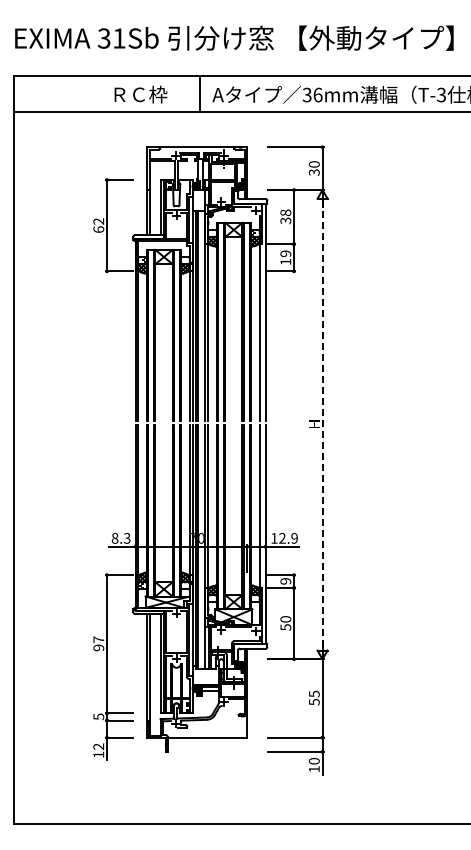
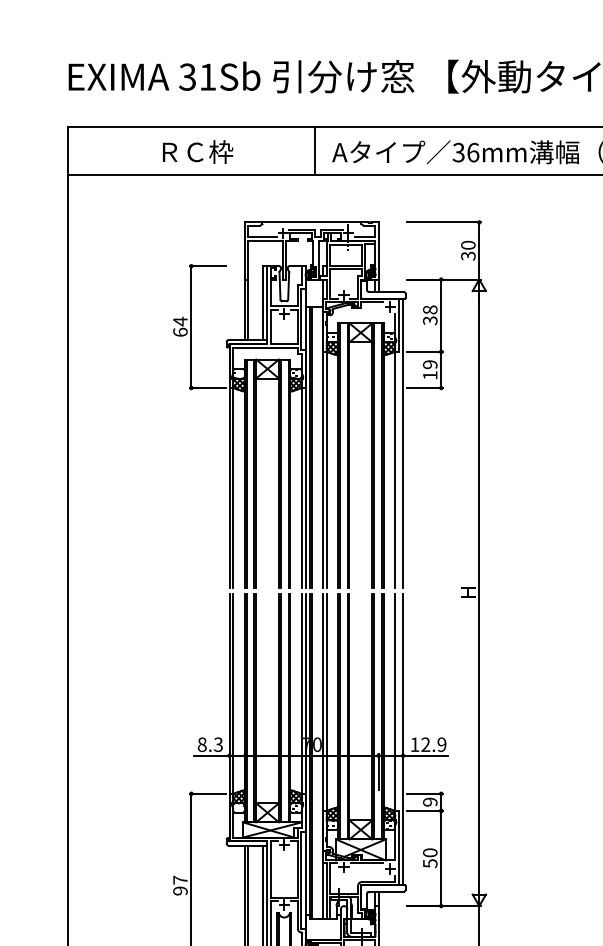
text: (140, 94) -> (197, 151), moved
text: (98, 221) -> (180, 321), 62 -> 64
line: (322, 424) -> (479, 592), dashed -> solid

